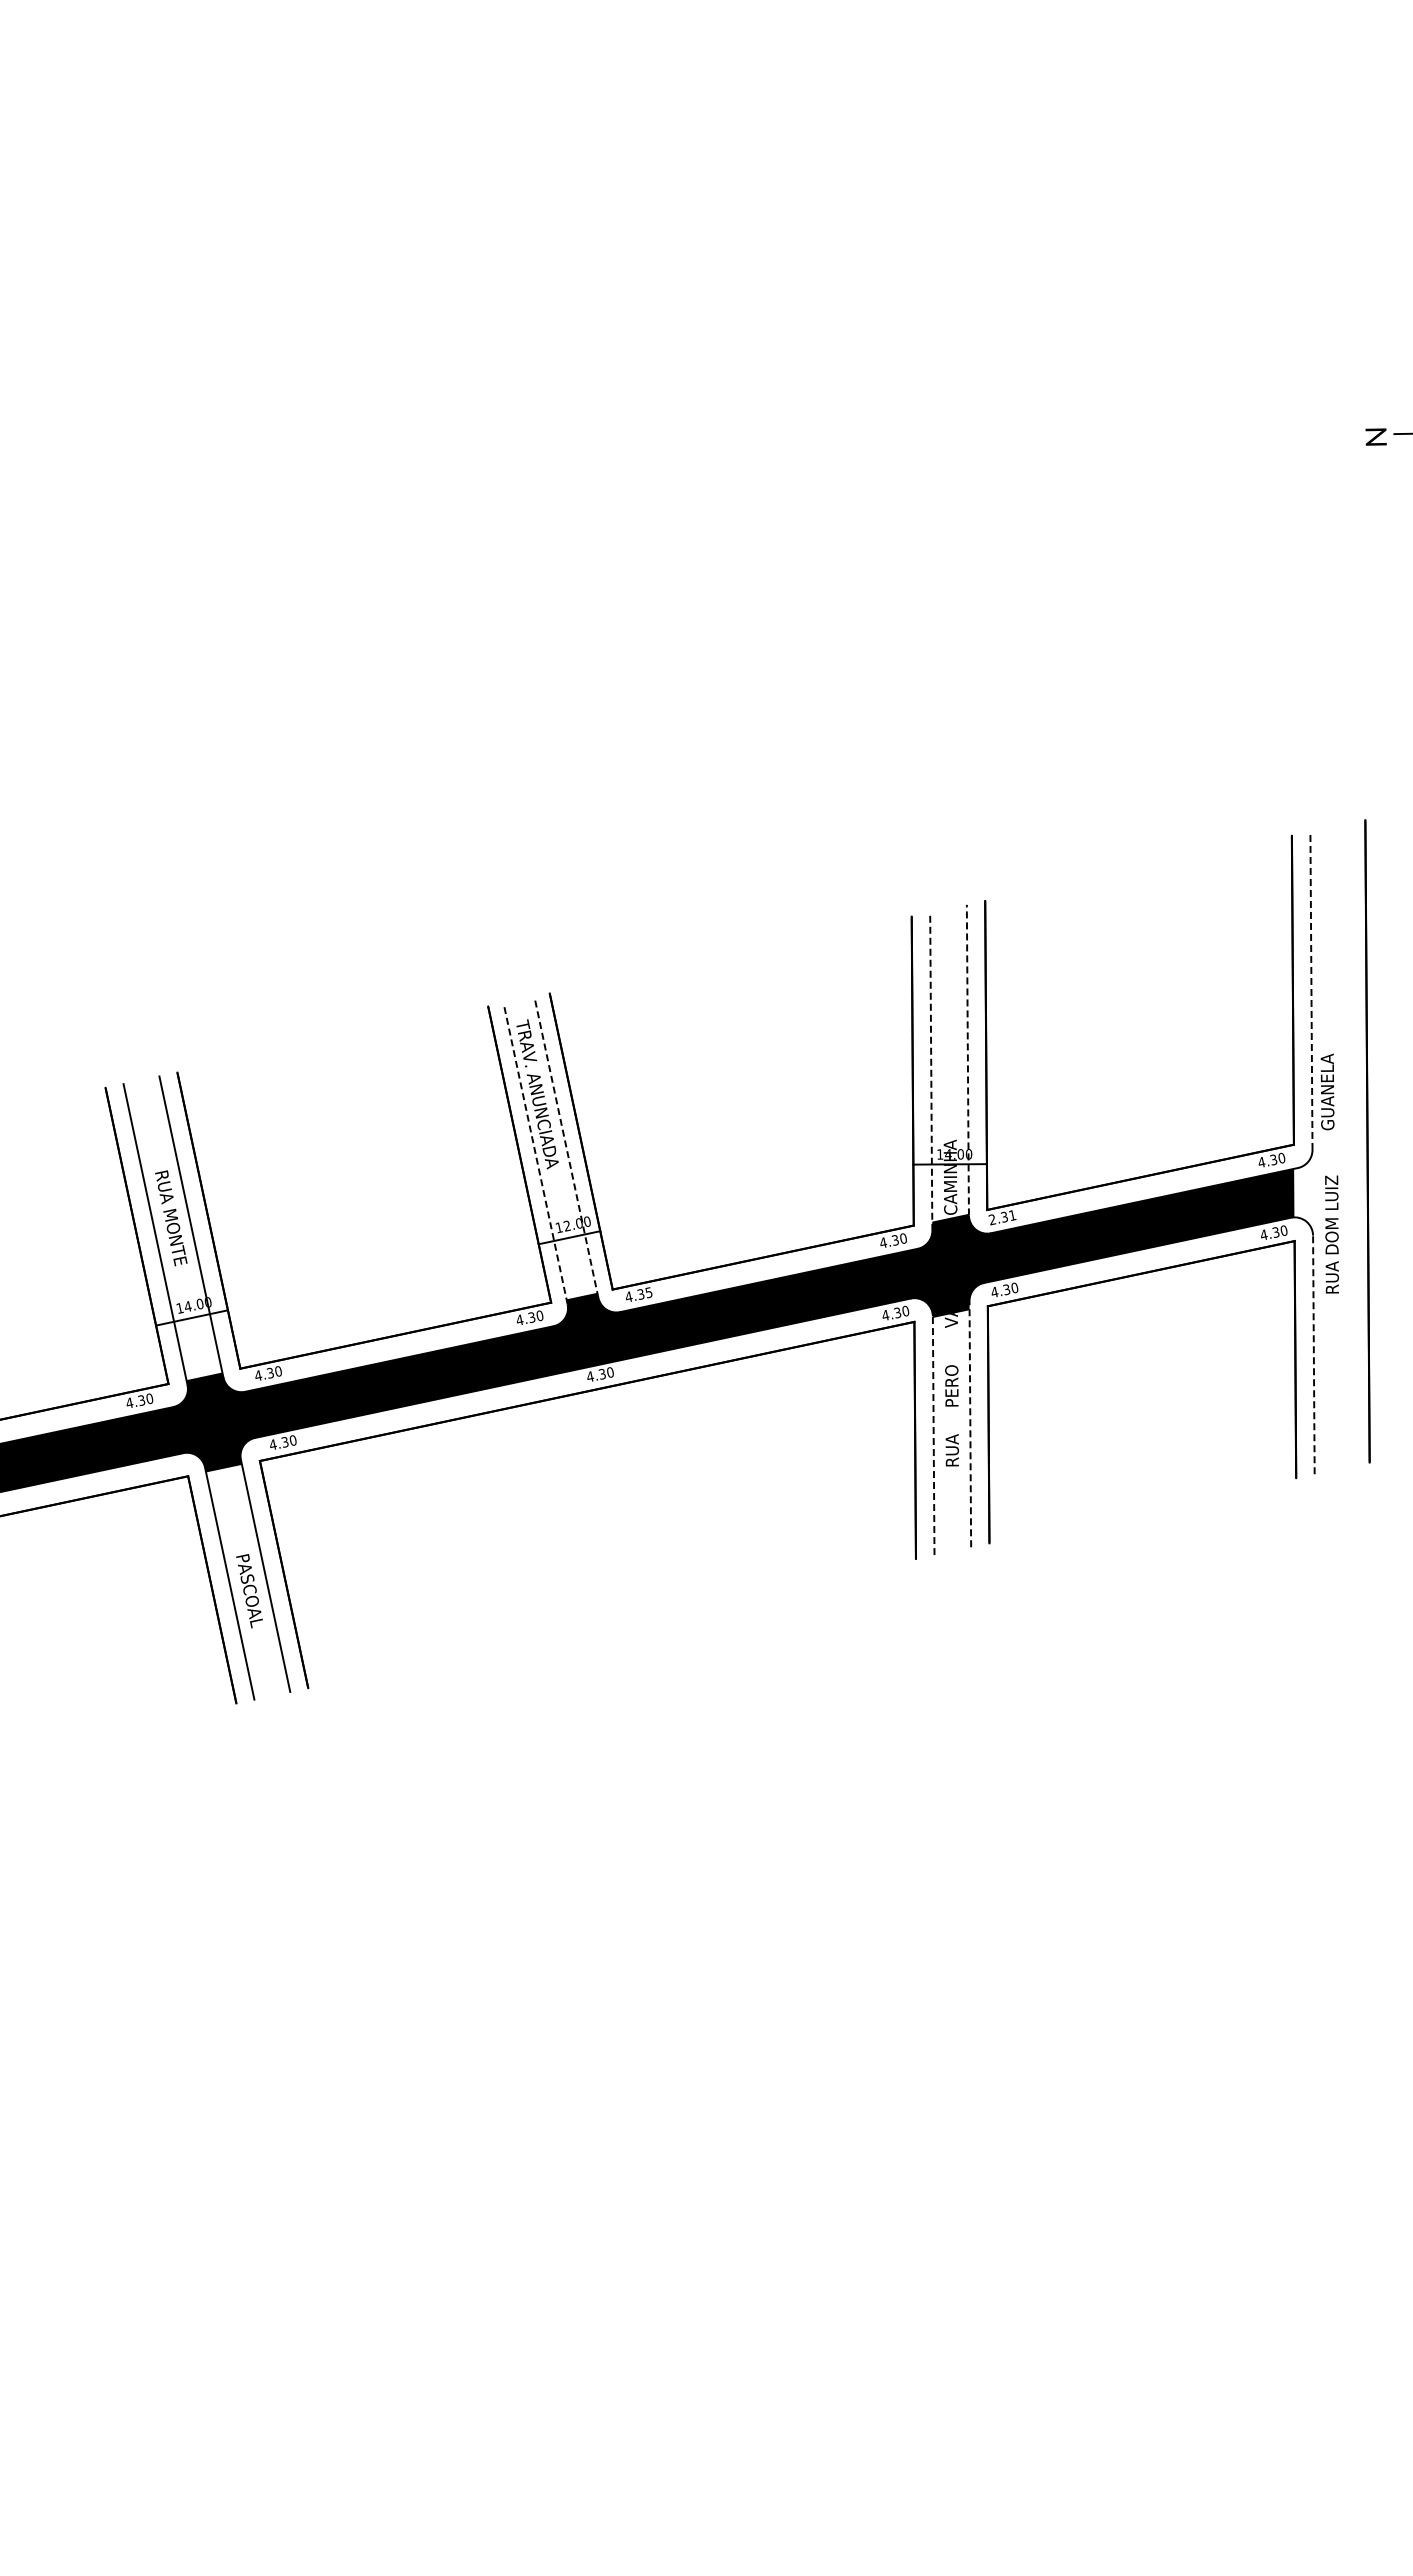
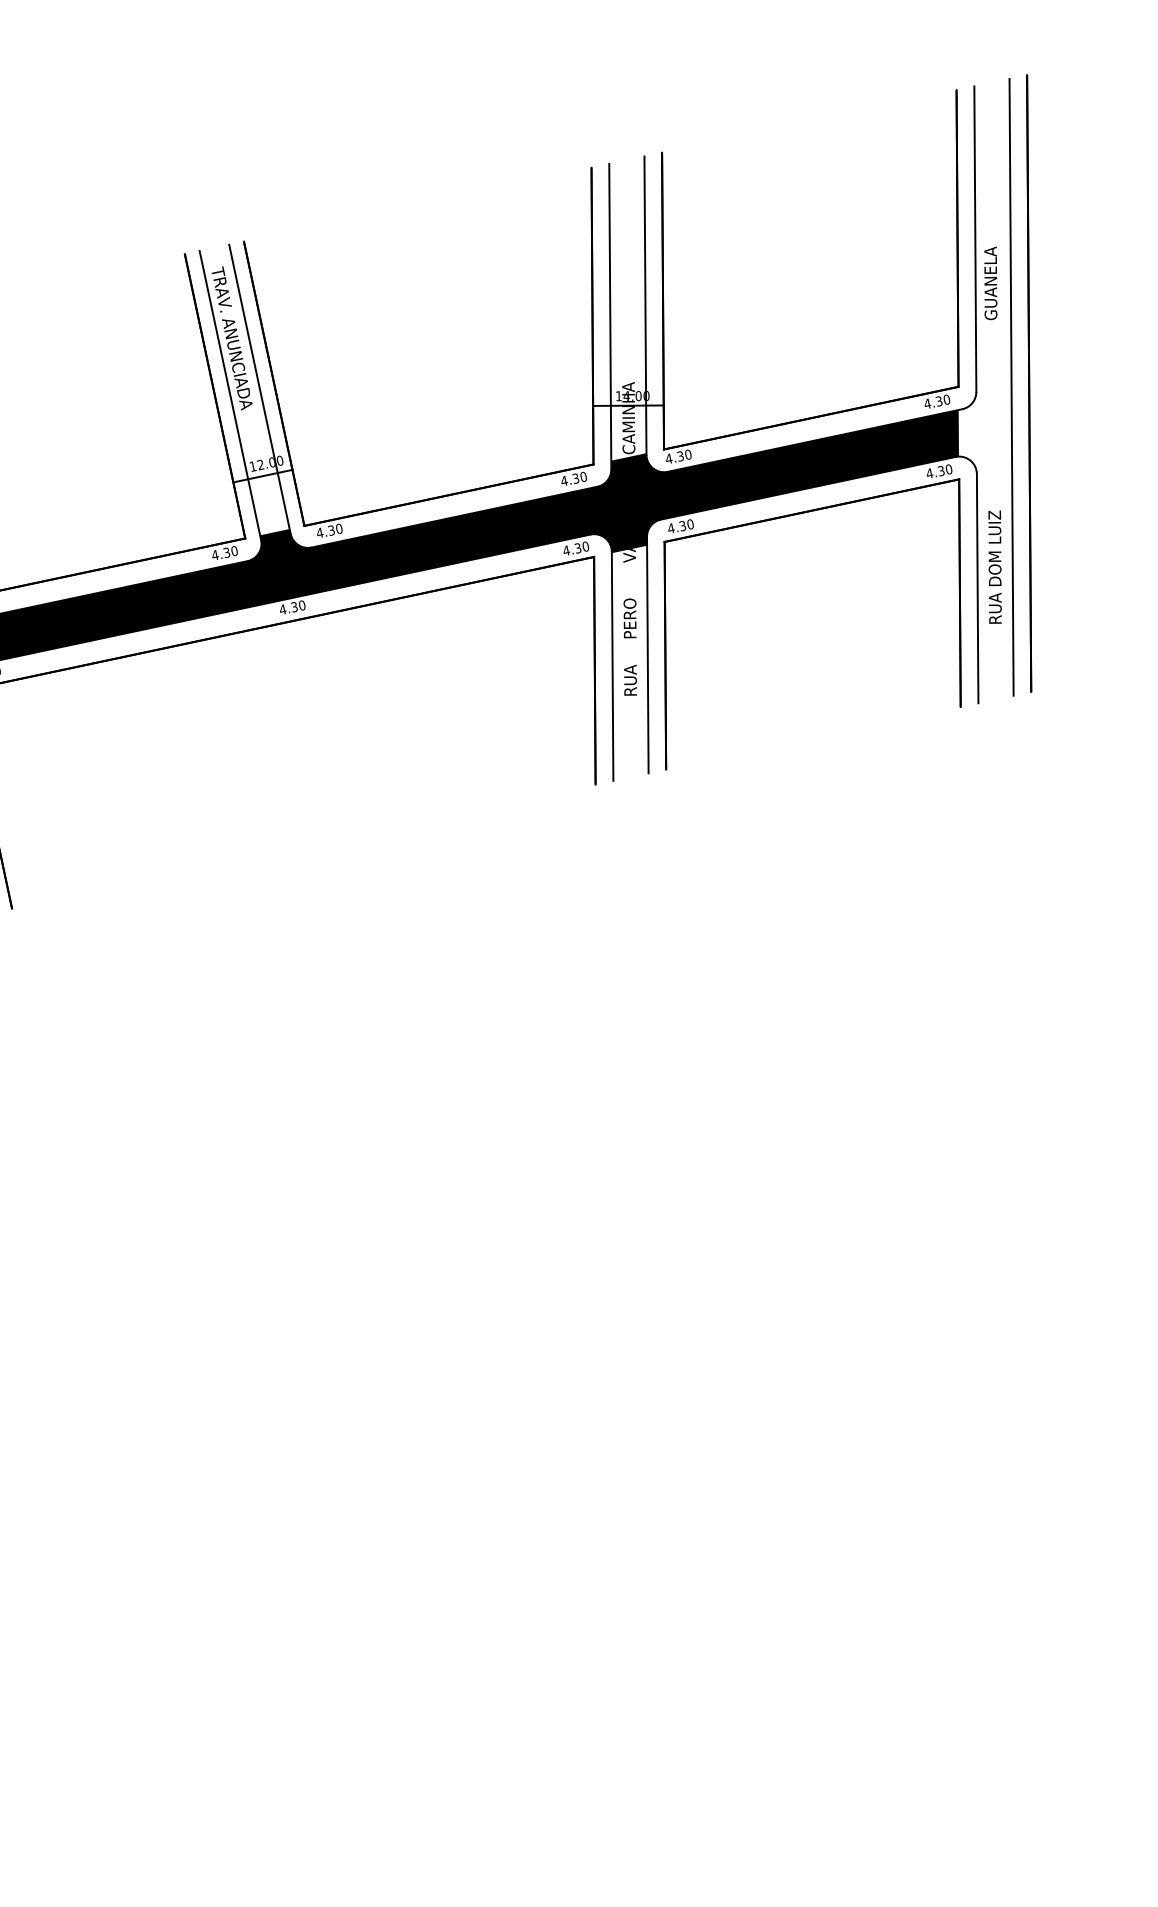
line: (1311, 990) -> (975, 238), dashed -> solid
line: (967, 1059) -> (645, 305), dashed -> solid
line: (931, 1071) -> (610, 316), dashed -> solid
text: (1327, 1091) -> (990, 282), moved
line: (1349, 1145) -> (1011, 387), added
line: (566, 1147) -> (260, 389), dashed -> solid
line: (535, 1153) -> (230, 395), dashed -> solid
text: (1002, 1217) -> (678, 456), 2.31 -> 4.30
text: (1331, 1234) -> (994, 567), moved
text: (648, 1292) -> (338, 528), 4.35 -> 4.30
line: (1313, 1354) -> (977, 588), dashed -> solid
line: (970, 1423) -> (647, 654), dashed -> solid
line: (933, 1435) -> (612, 666), dashed -> solid

